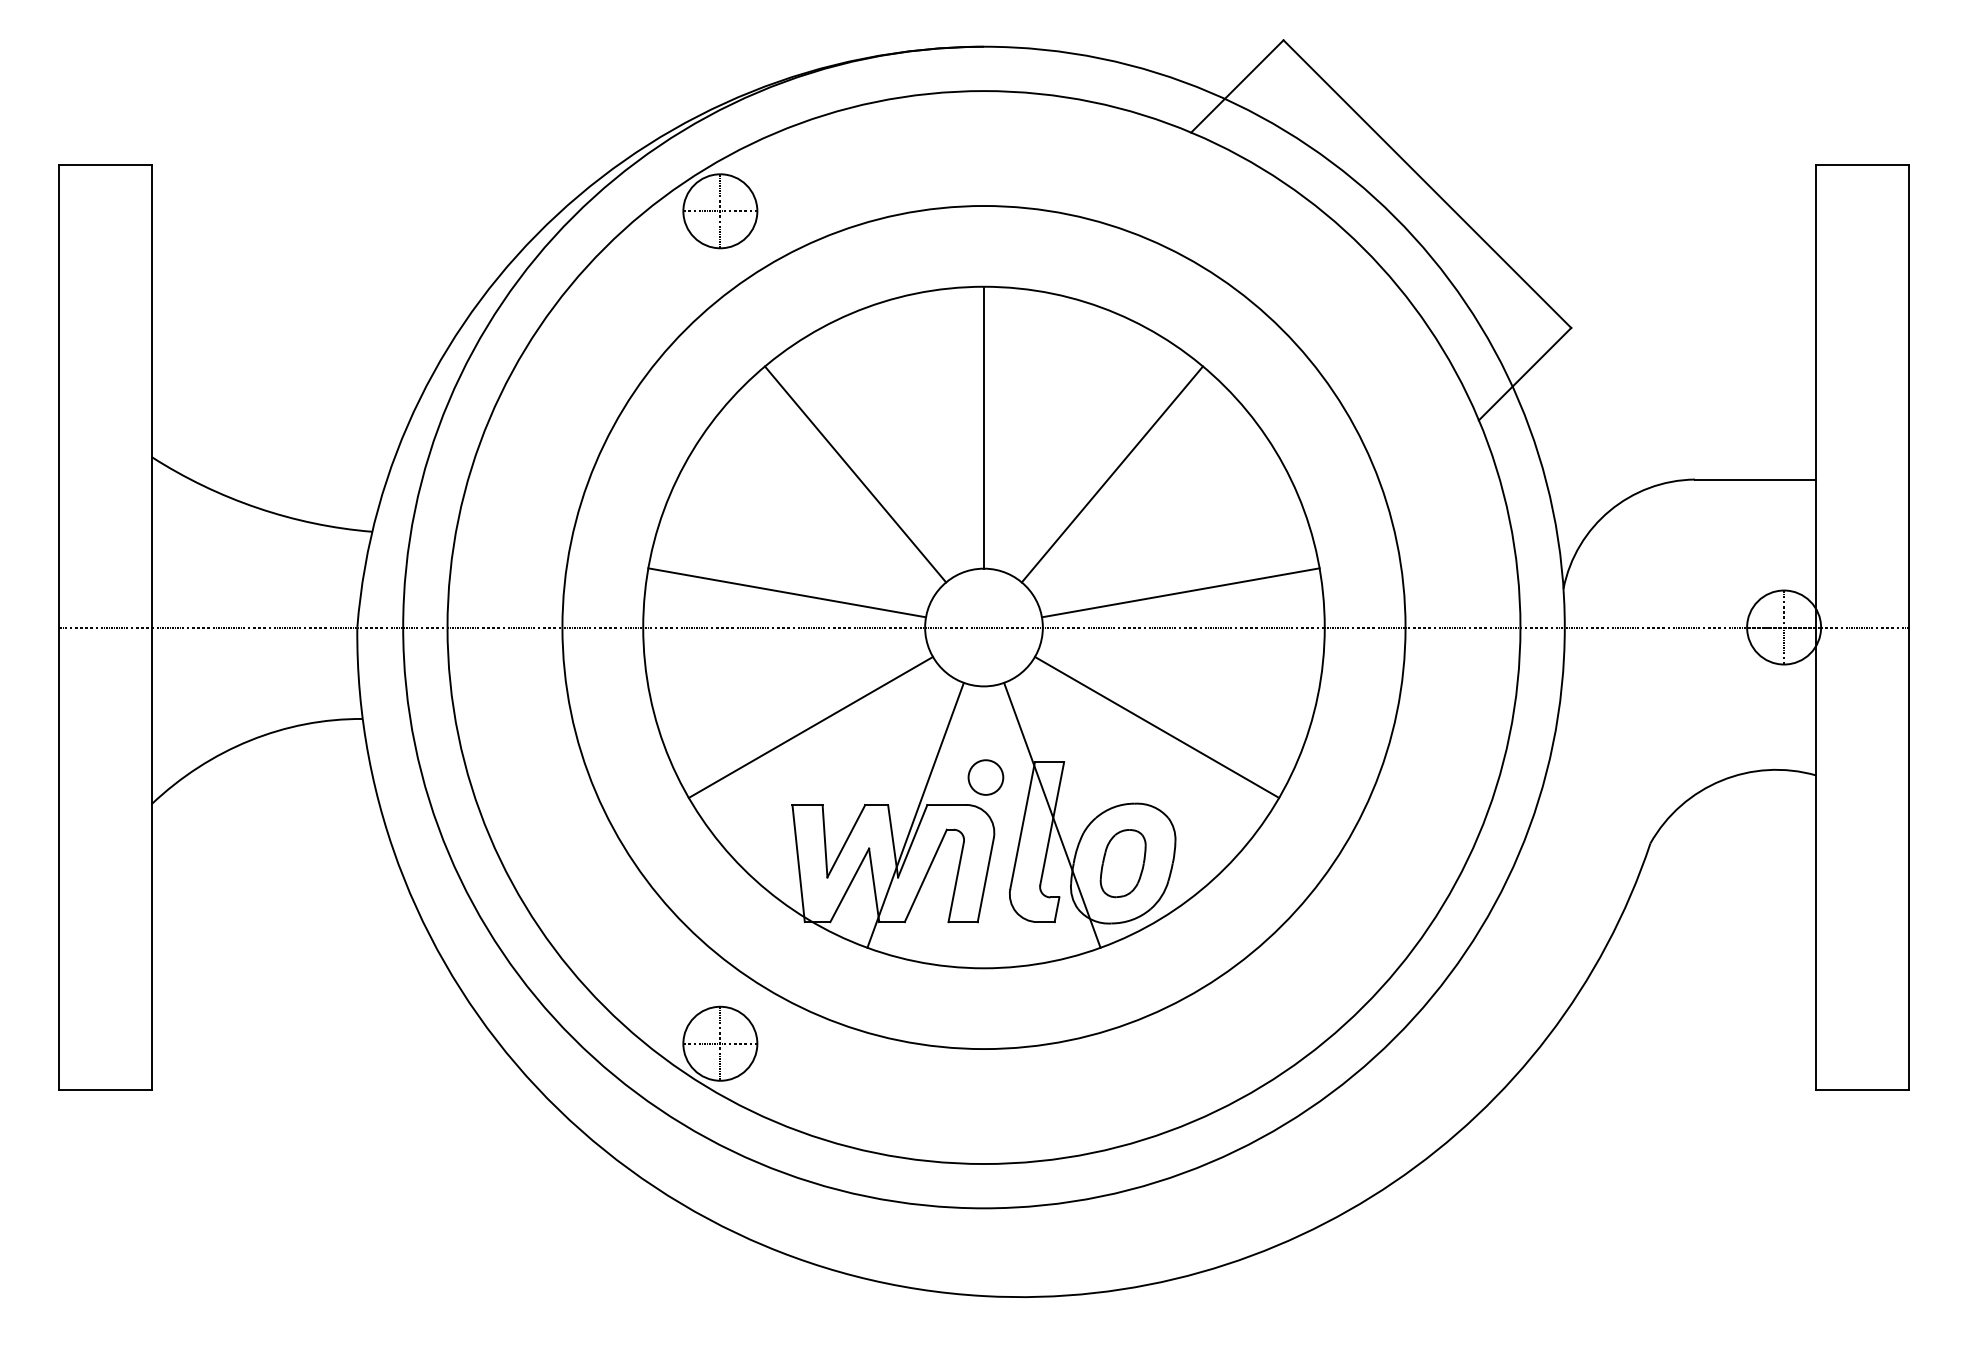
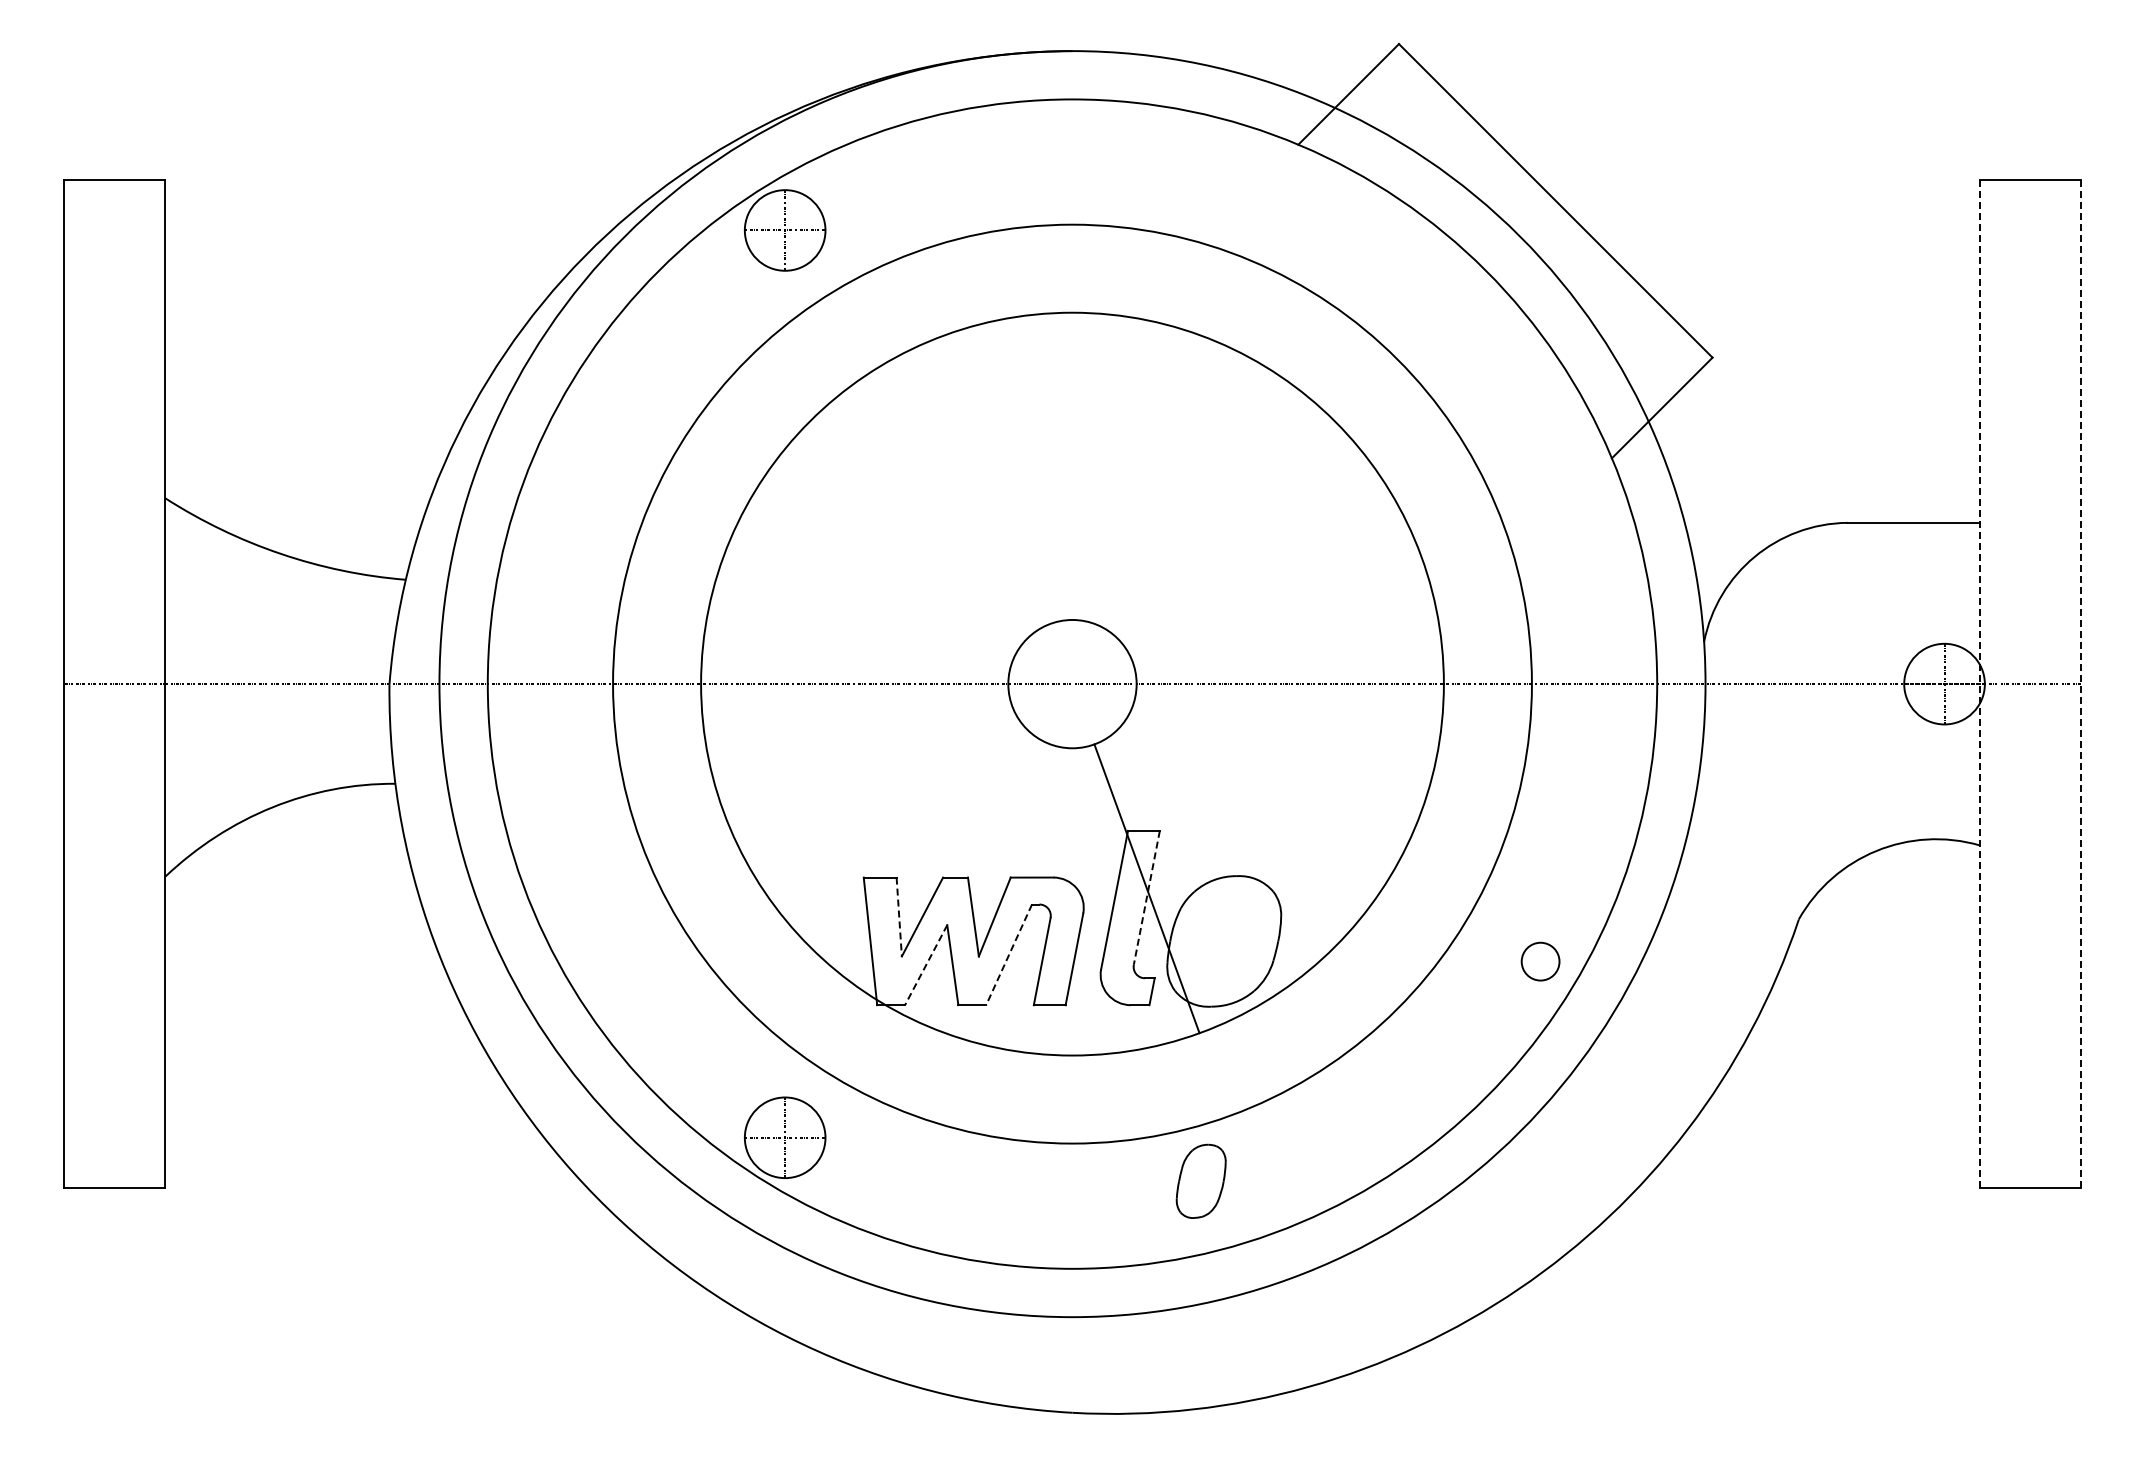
line: (984, 426) -> (1072, 465), removed
line: (855, 473) -> (932, 516), removed
line: (1112, 473) -> (1212, 516), removed
line: (786, 593) -> (857, 646), removed
line: (1180, 593) -> (1286, 646), removed
line: (1908, 626) -> (2080, 683), solid -> dashed
line: (1816, 627) -> (1979, 684), solid -> dashed
line: (810, 726) -> (883, 792), removed
line: (1157, 726) -> (1261, 792), removed
circle: (985, 777) -> (1540, 961), moved
line: (915, 815) -> (997, 888), removed
line: (1051, 824) -> (1146, 898), solid -> dashed
line: (825, 841) -> (899, 917), solid -> dashed
part: (1122, 862) -> (1200, 1180), moved
line: (925, 876) -> (1008, 955), solid -> dashed
line: (849, 885) -> (925, 965), solid -> dashed

